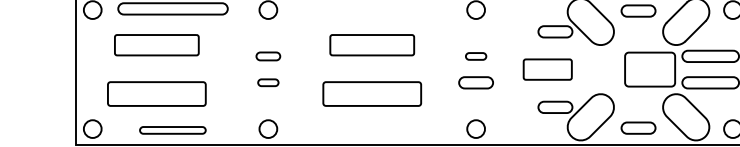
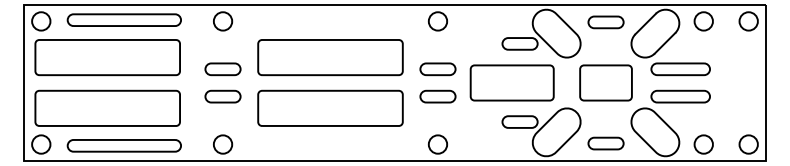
part: (156, 44) -> (107, 57), size x1.67
part: (372, 44) -> (330, 57), size x1.67
part: (267, 56) -> (222, 69), size x1.43
part: (475, 56) -> (437, 69), size x1.67
part: (547, 69) -> (511, 82), size x1.67
part: (649, 69) -> (605, 82), moved
part: (267, 82) -> (222, 96), size x1.67
part: (156, 93) -> (107, 107), size x1.43
part: (372, 93) -> (330, 107), size x1.43
part: (172, 130) -> (123, 145), size x1.67

